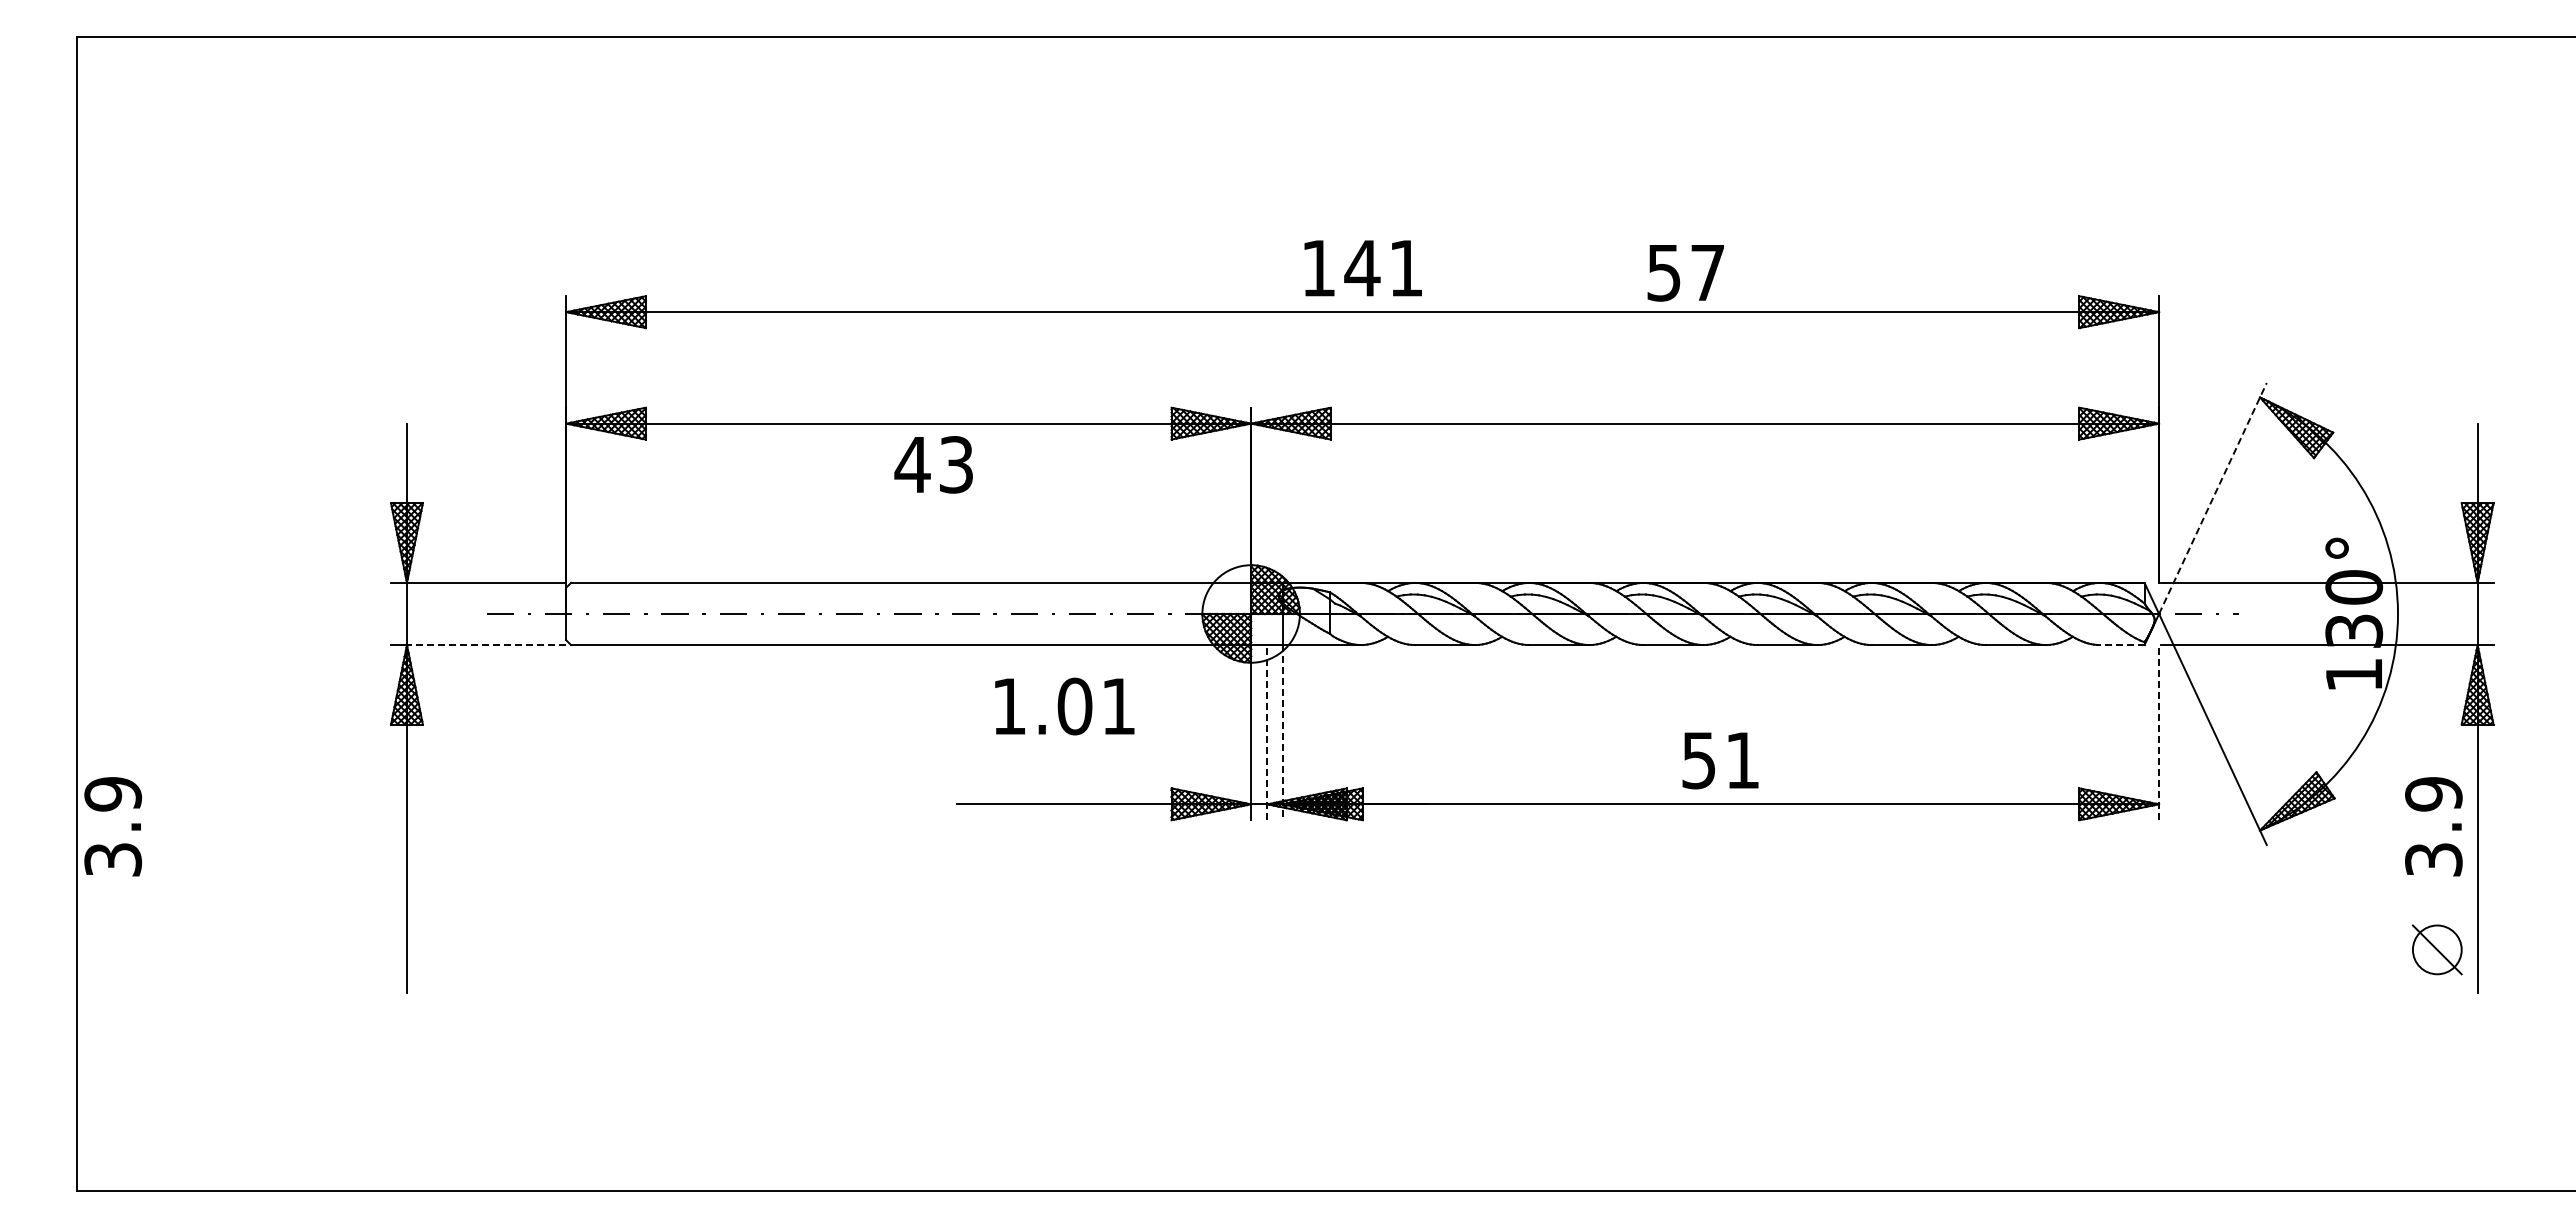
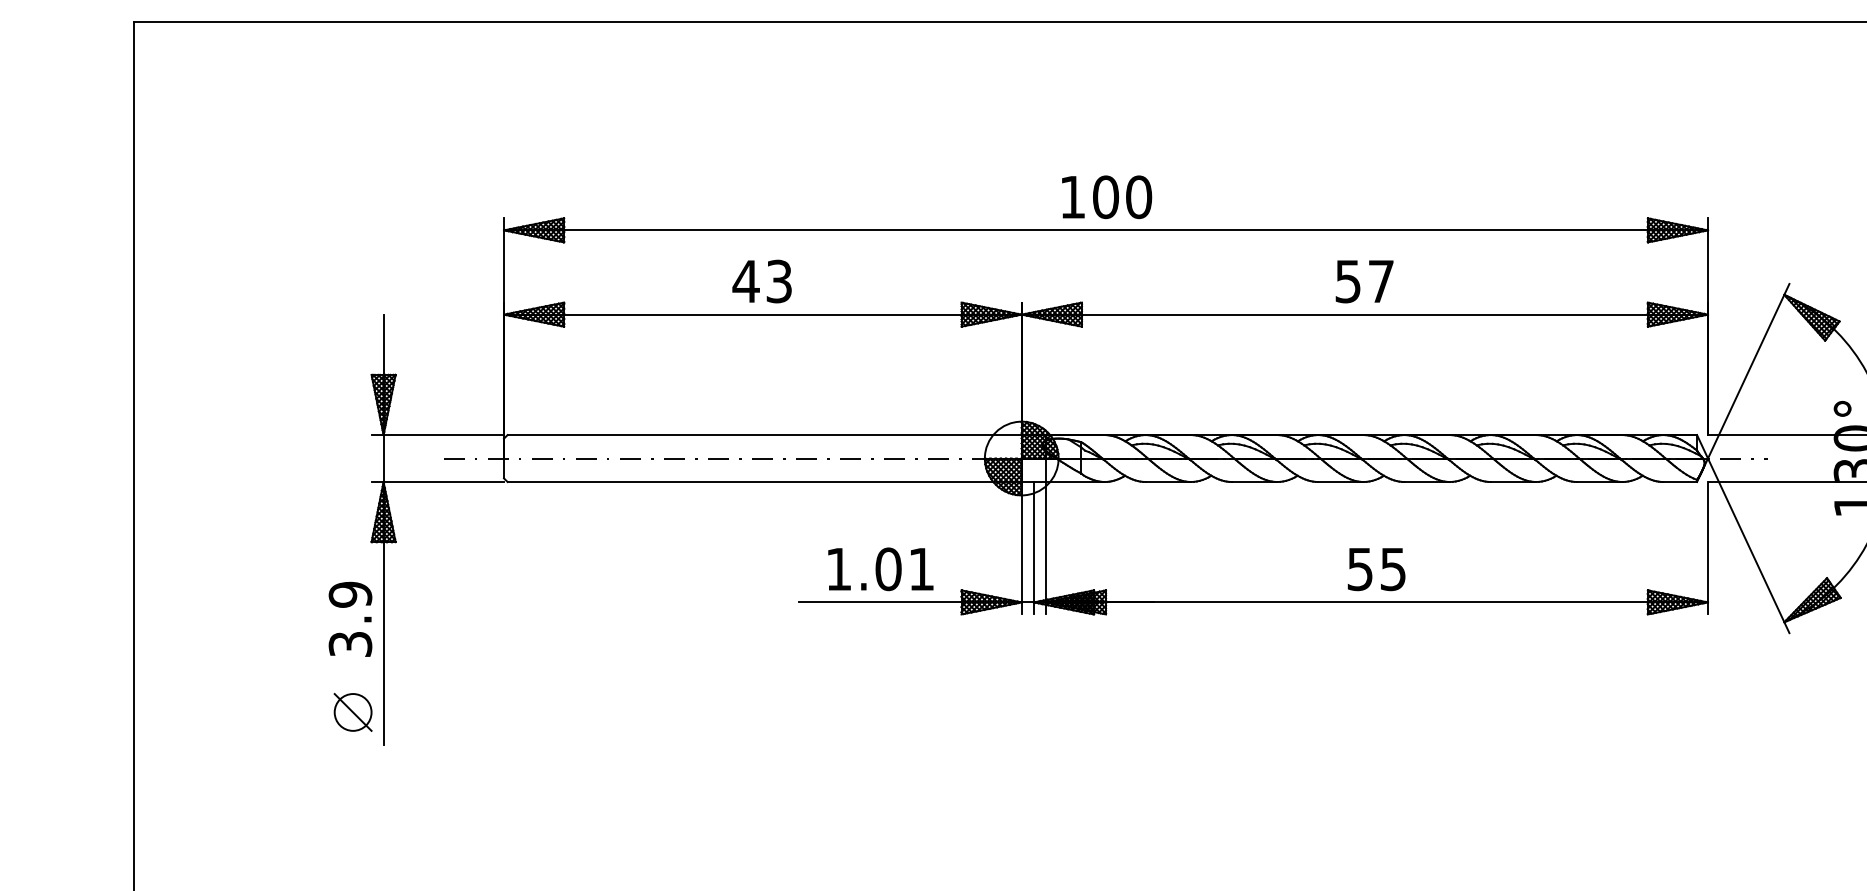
text: (1383, 268) -> (1121, 197), 141 -> 100
text: (1685, 273) -> (1364, 282), moved
text: (933, 464) -> (761, 281), moved
line: (2213, 498) -> (1749, 371), dashed -> solid
line: (486, 645) -> (443, 482), dashed -> solid
line: (2121, 645) -> (1679, 482), dashed -> solid
text: (1064, 706) -> (880, 569), moved
line: (1267, 732) -> (1034, 548), dashed -> solid
line: (1283, 732) -> (1046, 548), dashed -> solid
line: (2159, 732) -> (1708, 548), dashed -> solid
text: (1742, 760) -> (1393, 569), 51 -> 55
text: (113, 826) -> (350, 619), moved
part: (366, 949) -> (353, 712), added

